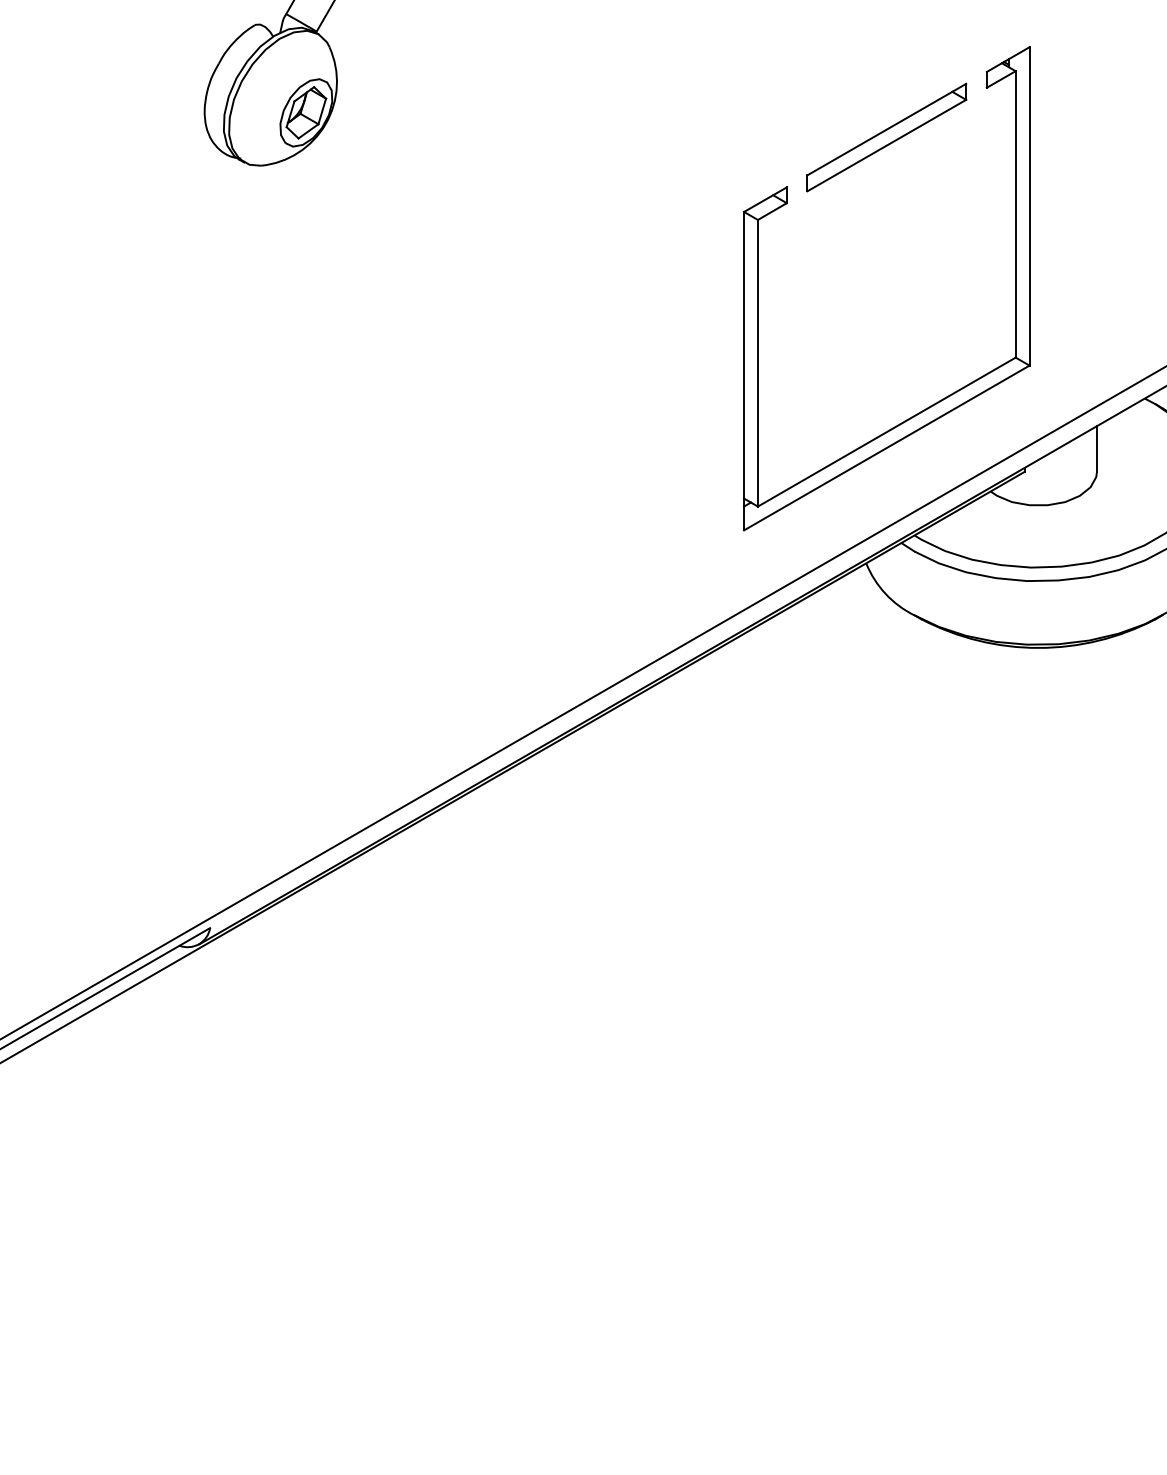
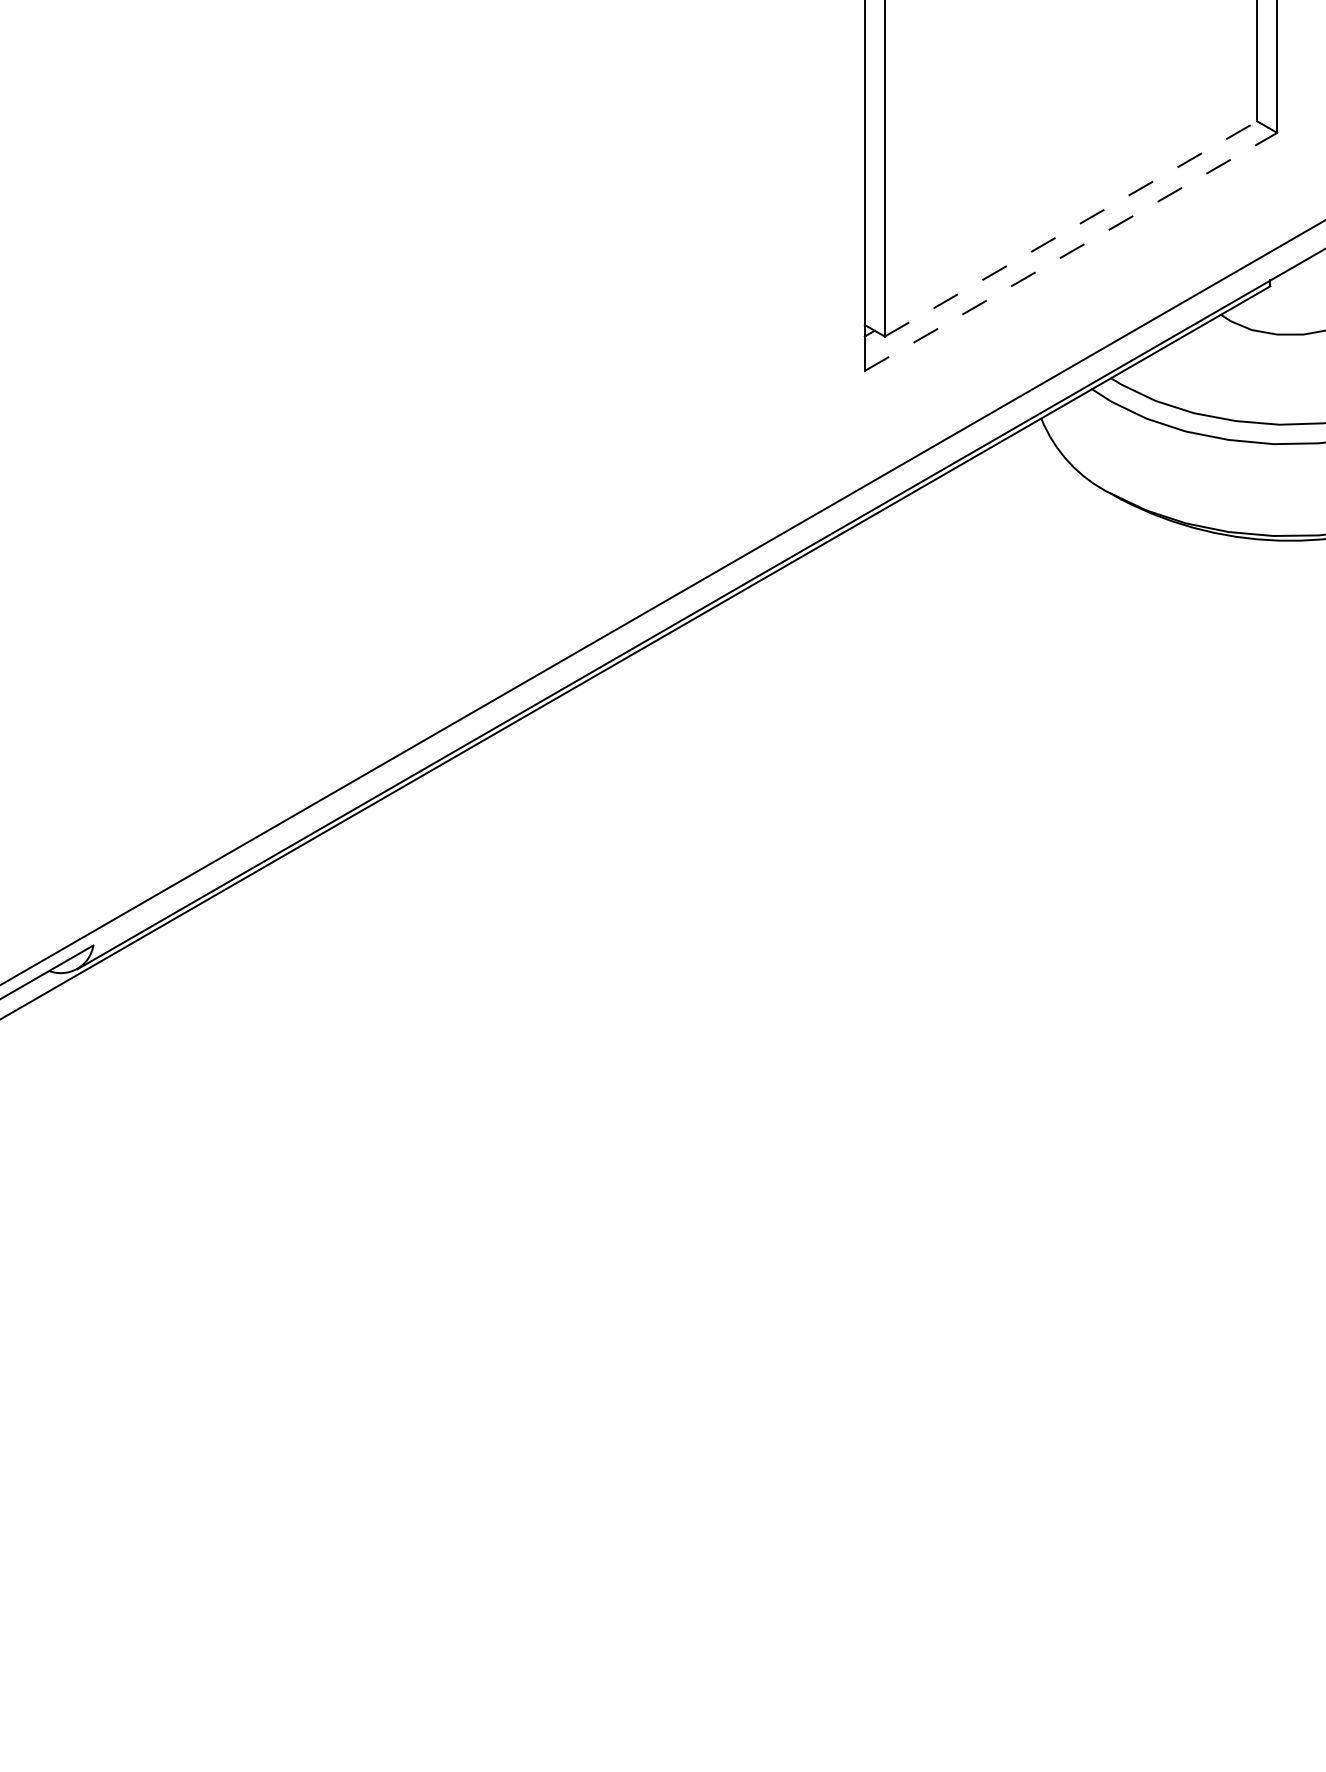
line: (886, 432) -> (1070, 229), solid -> dashed
line: (886, 448) -> (1070, 252), solid -> dashed

